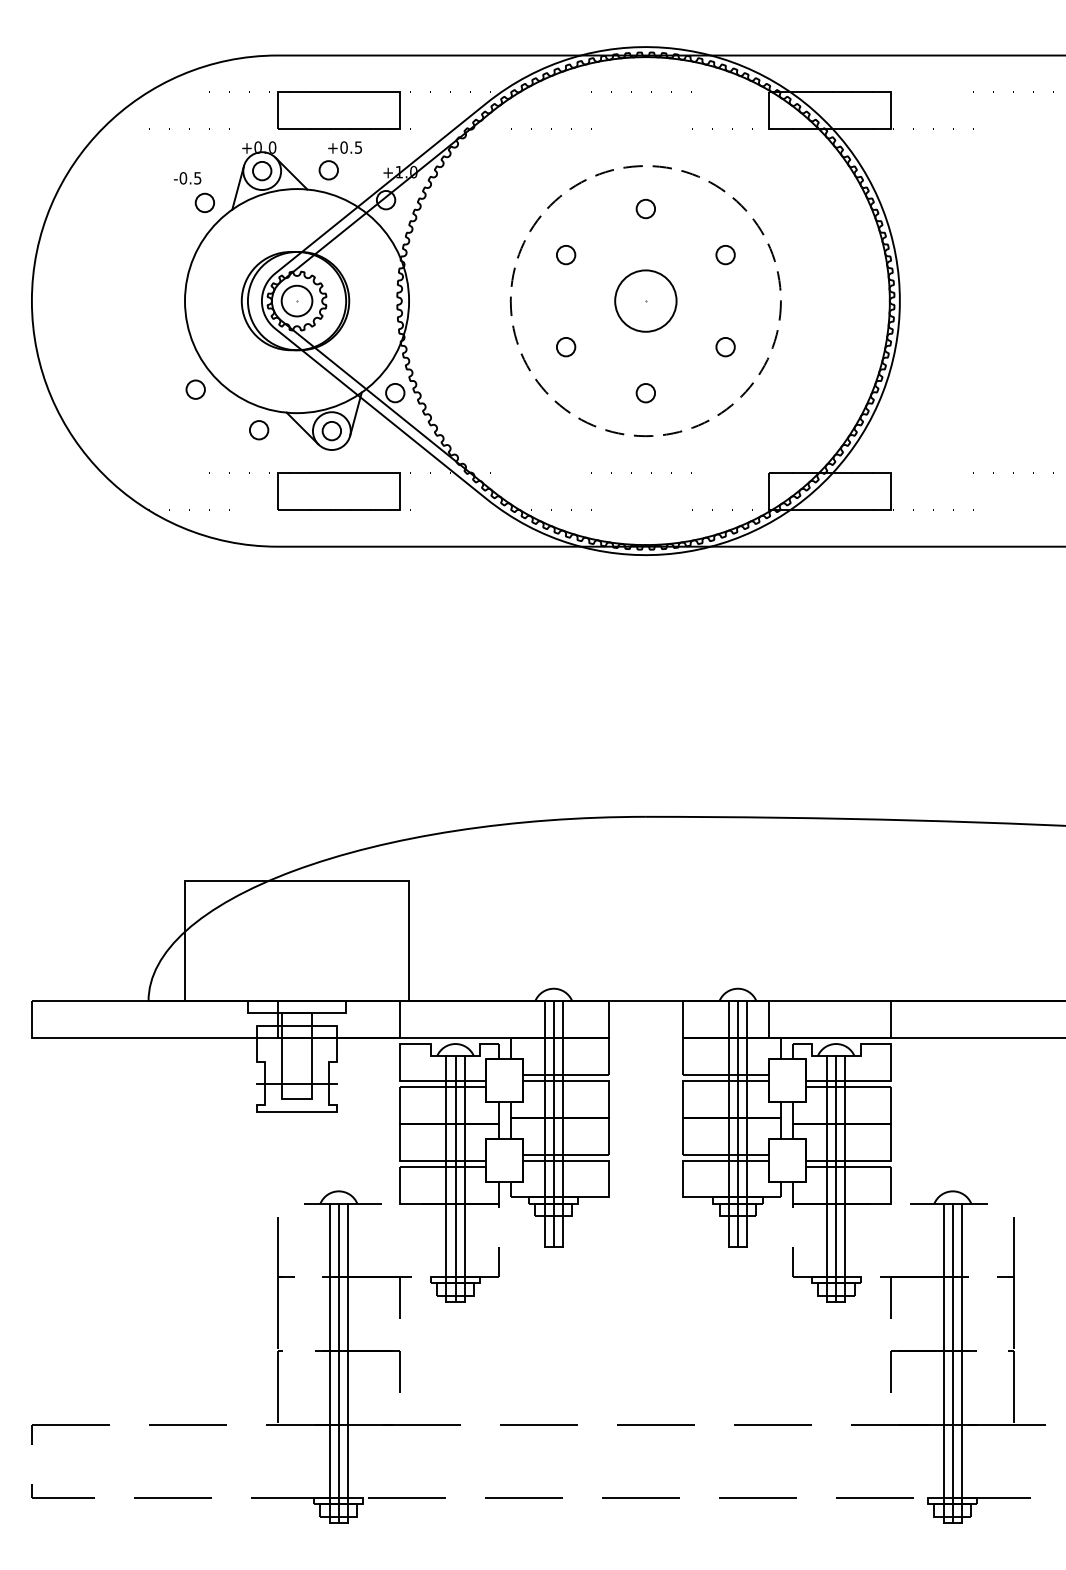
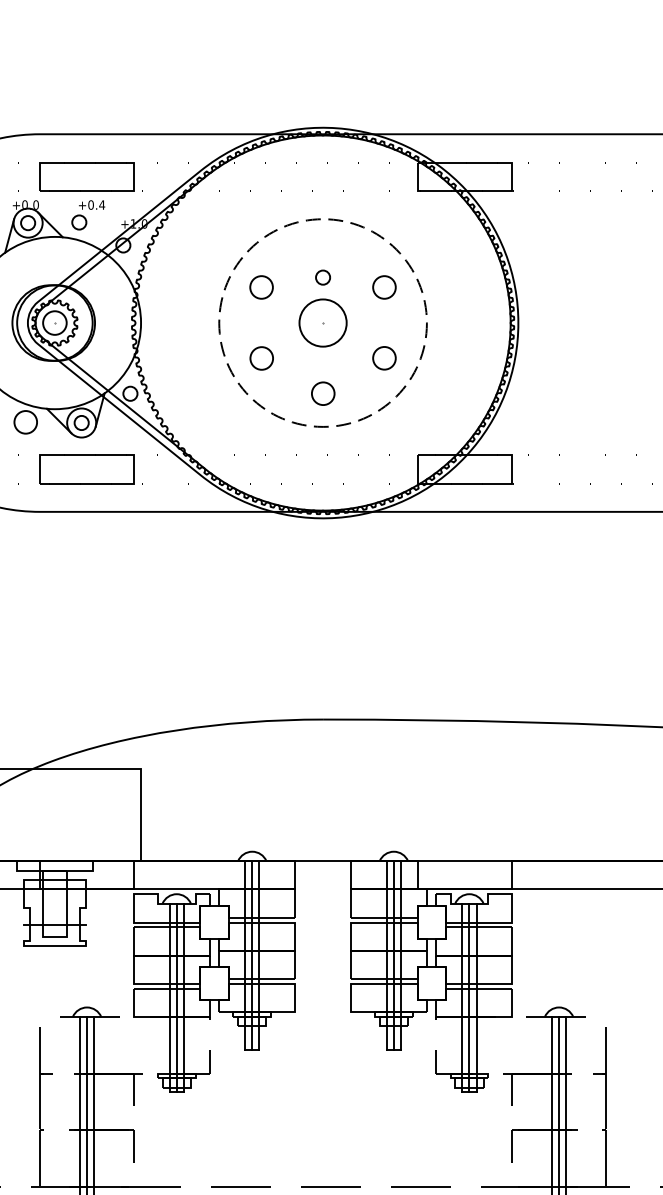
text: (358, 147) -> (102, 204), +0.5 -> +0.4
circle: (645, 208) -> (322, 277), moved
circle: (566, 255) -> (262, 288), size x1.6
circle: (725, 255) -> (384, 288), size x1.6
circle: (565, 346) -> (261, 357), size x1.6
circle: (725, 347) -> (384, 358), size x1.6
circle: (645, 393) -> (322, 394), size x1.6
circle: (258, 430) -> (25, 422), size x1.6

